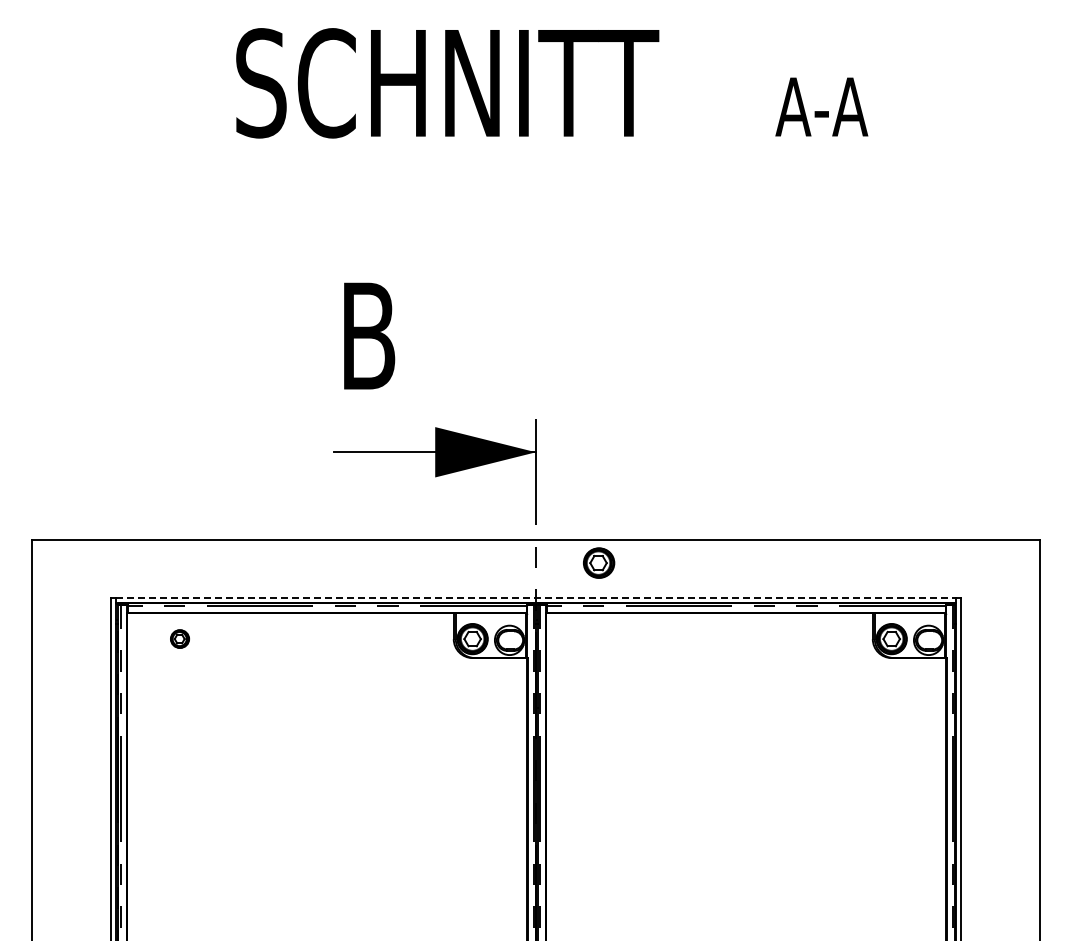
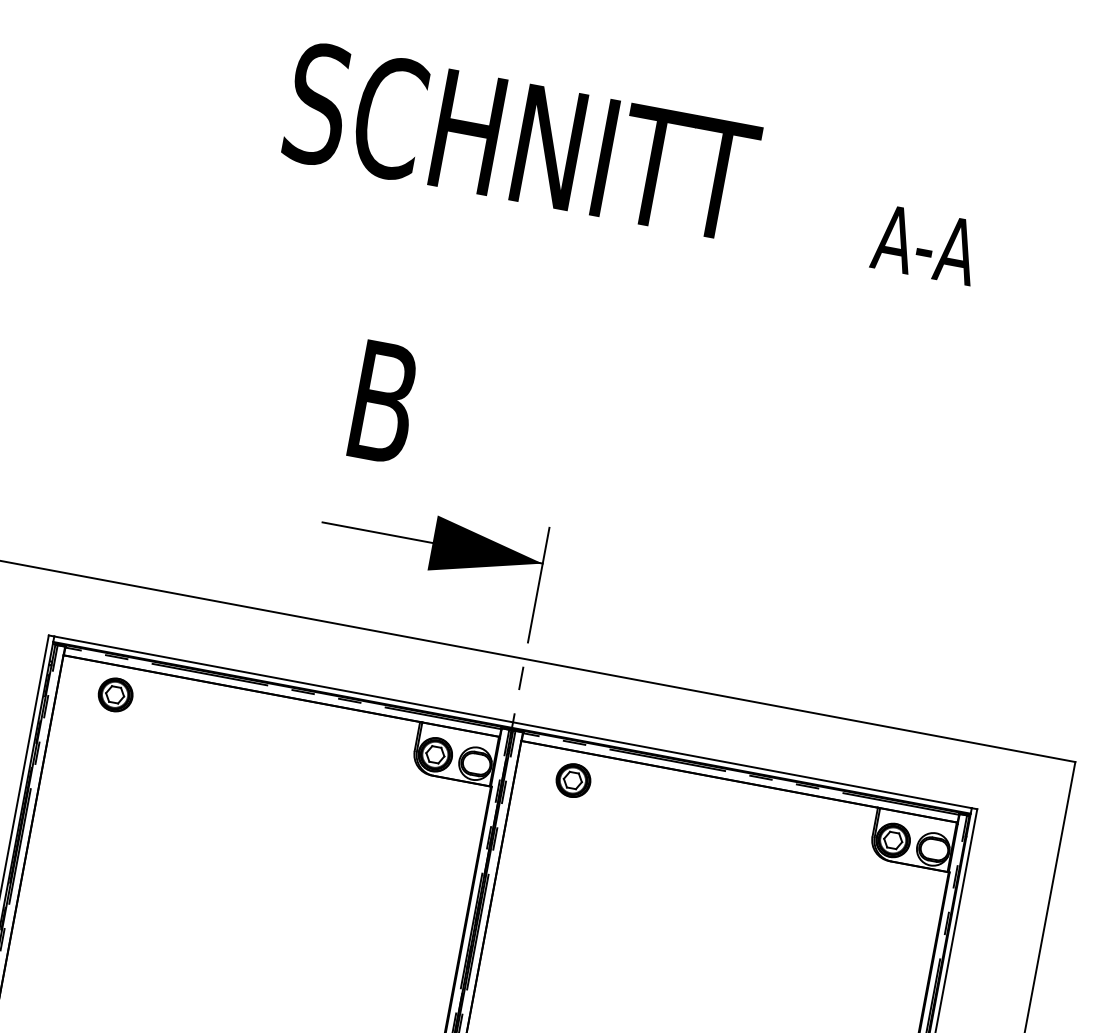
part: (599, 562) -> (574, 780), moved
line: (535, 597) -> (512, 722), dashed -> solid
part: (179, 638) -> (115, 694), size x1.67

